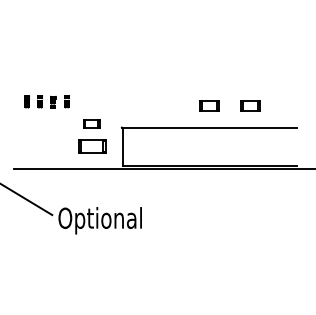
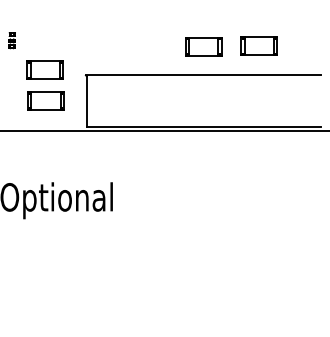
part: (209, 105) -> (203, 45), size x1.43
part: (250, 105) -> (258, 45), size x1.43
part: (91, 123) -> (45, 69), size x1.67

